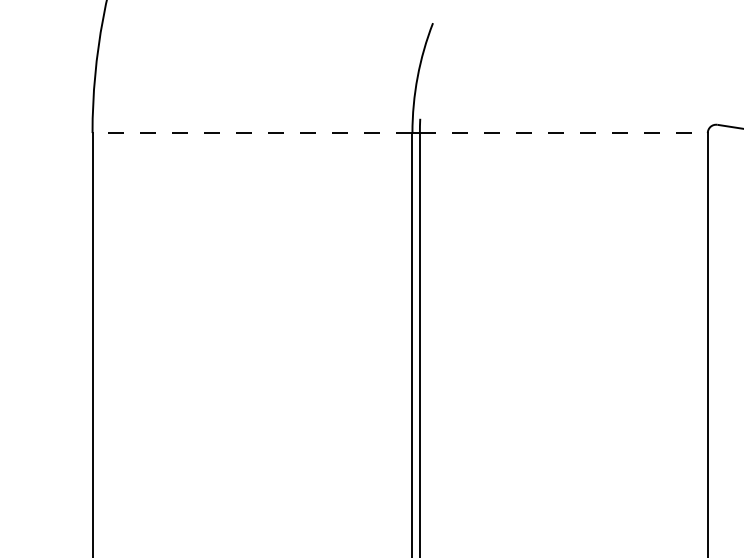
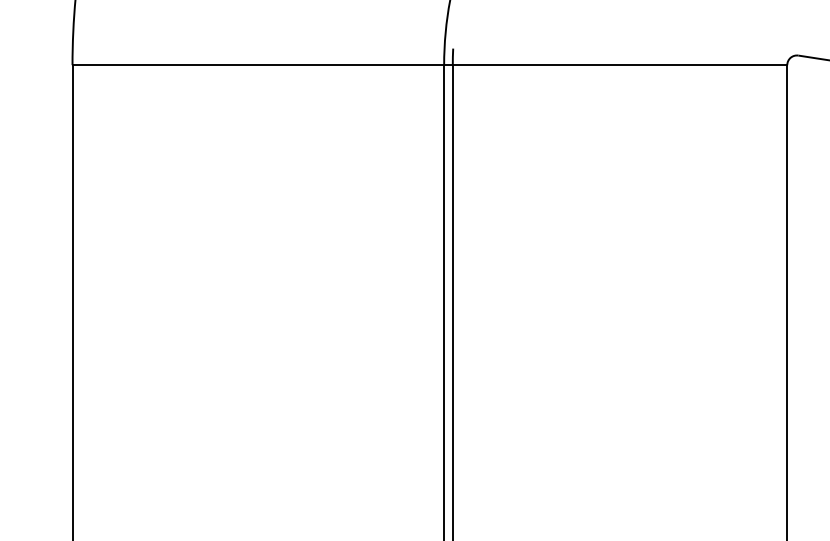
line: (252, 133) -> (258, 65), dashed -> solid
line: (564, 133) -> (620, 65), dashed -> solid

